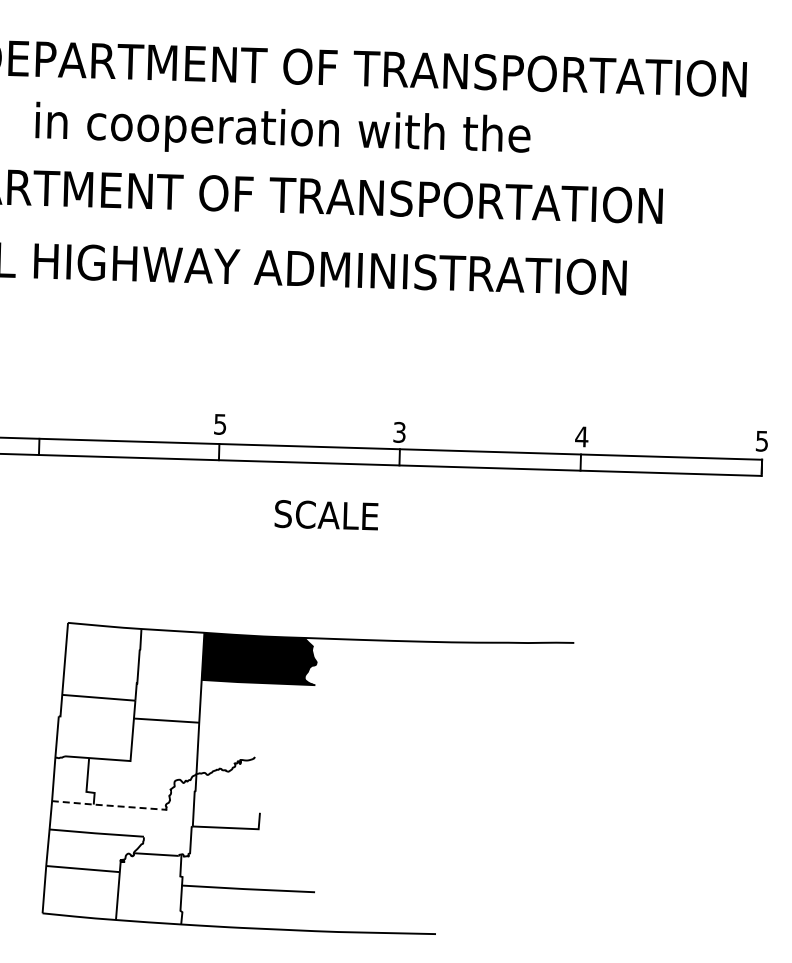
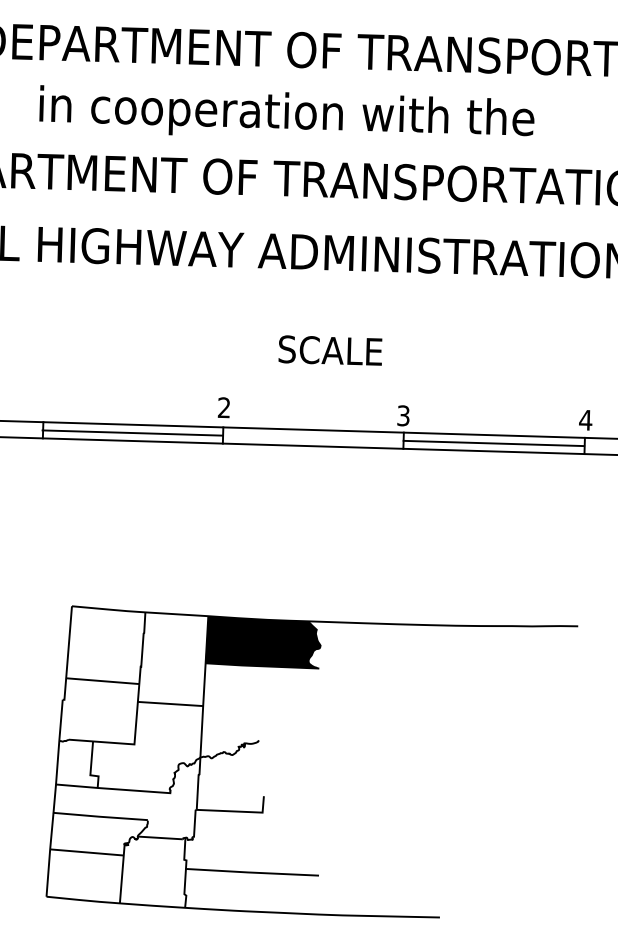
text: (219, 423) -> (223, 406), 5 -> 2
line: (128, 449) -> (132, 432), added
line: (489, 459) -> (493, 442), added
text: (326, 515) -> (330, 350), moved
line: (108, 805) -> (112, 788), dashed -> solid

